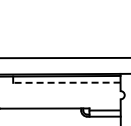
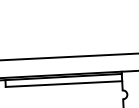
line: (66, 82) -> (63, 83), dashed -> solid

